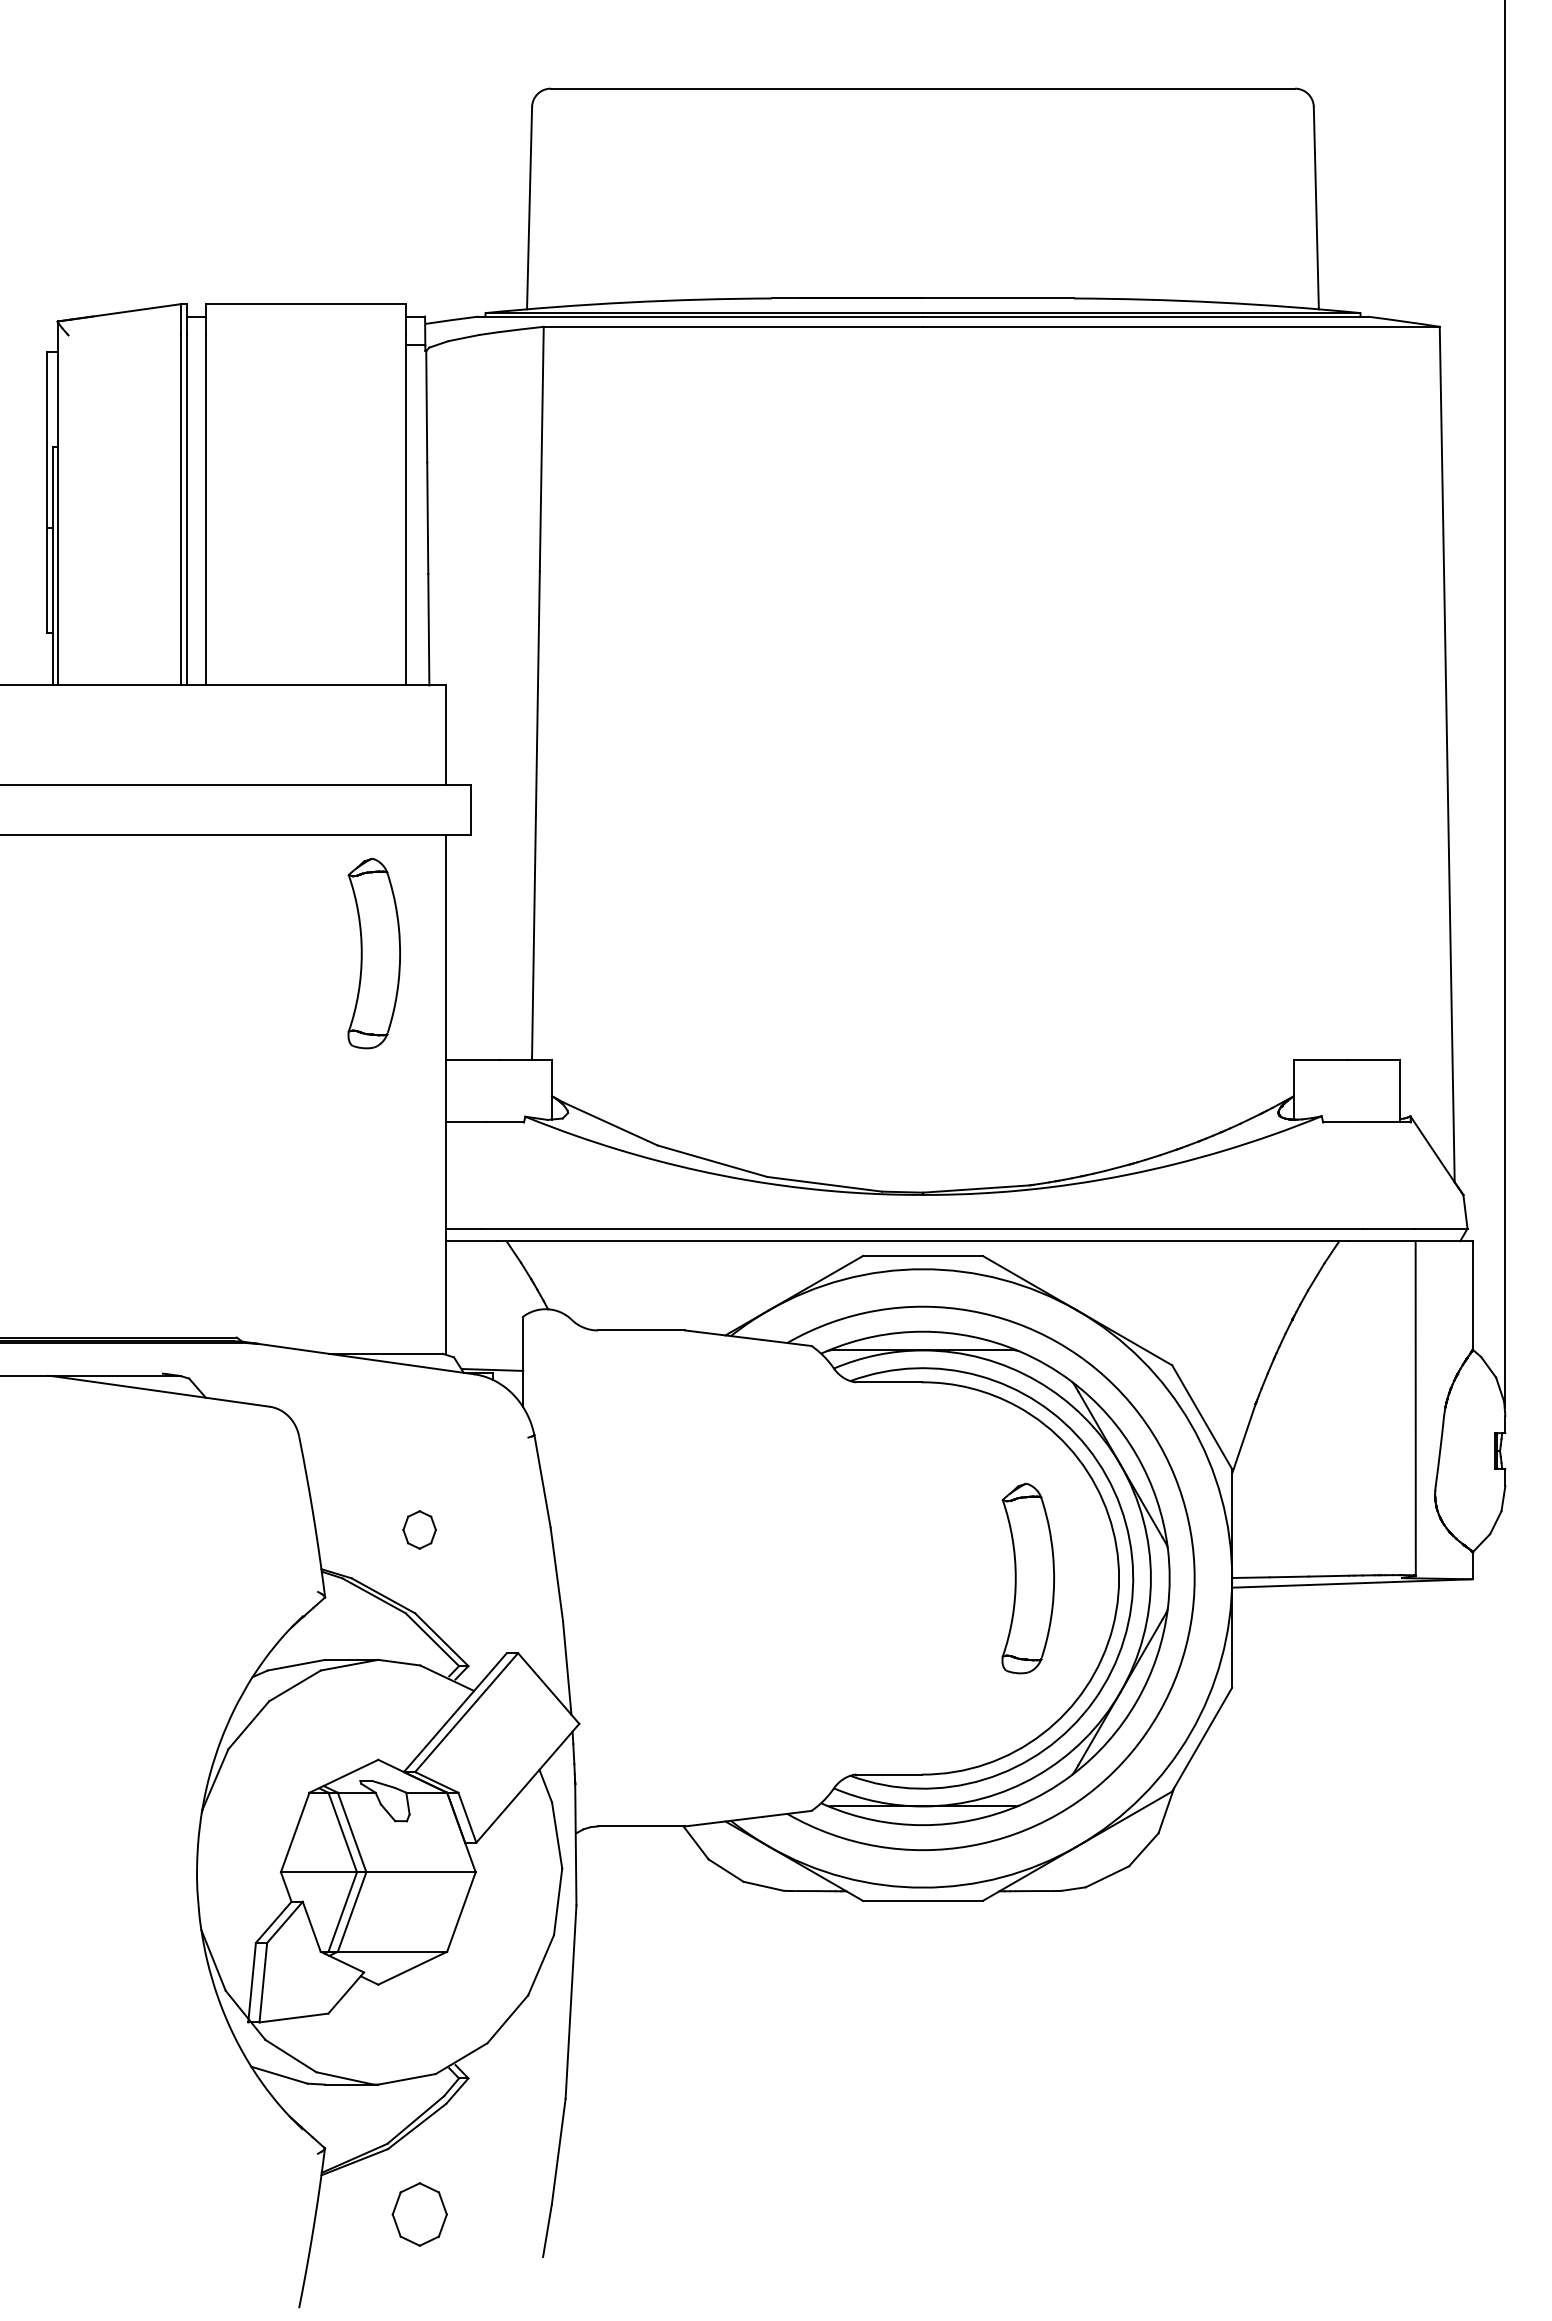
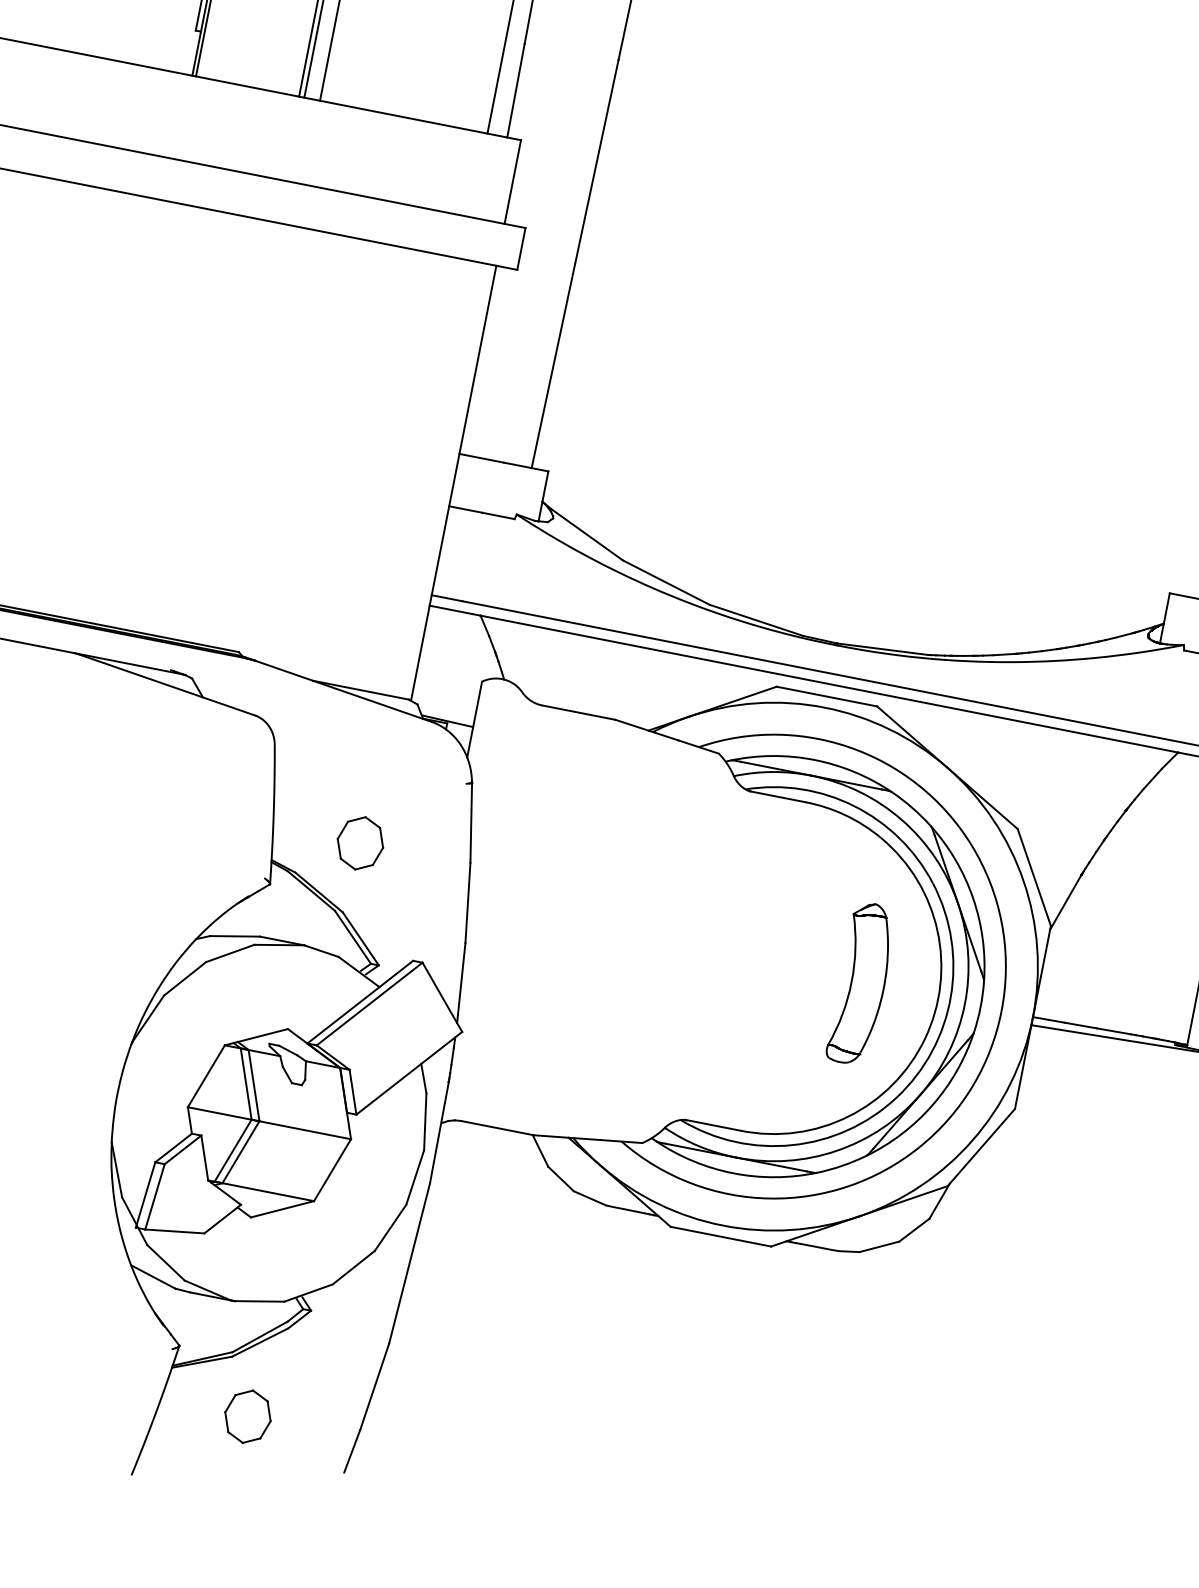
part: (373, 953) -> (416, 352), removed
part: (419, 1529) -> (360, 842), size x1.67

